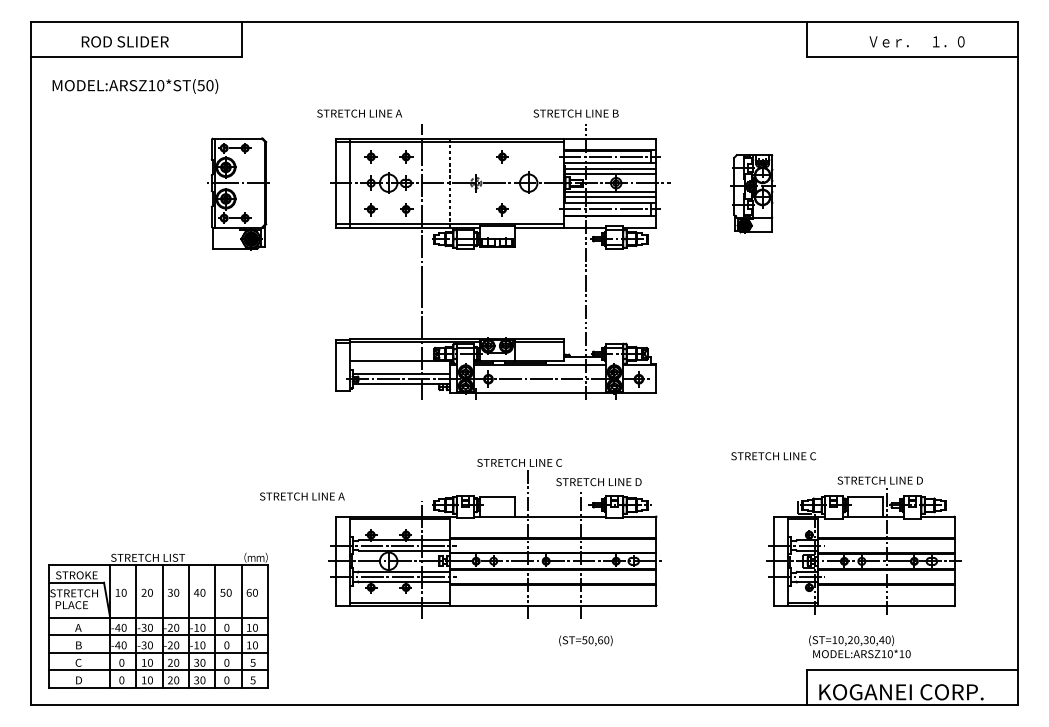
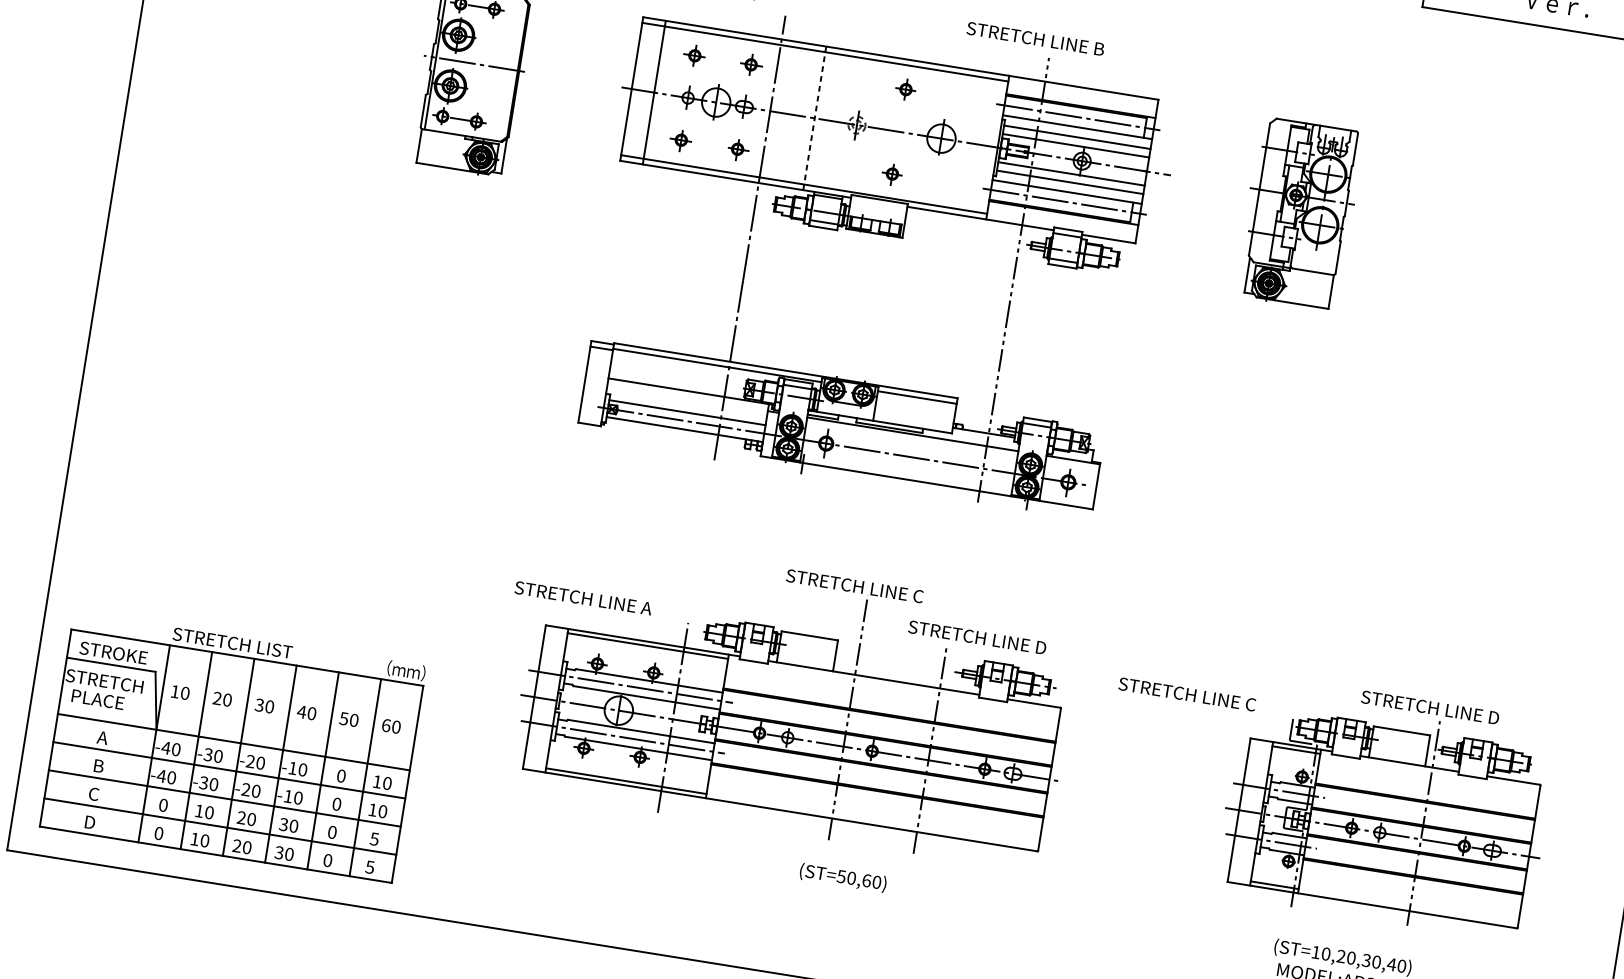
part: (752, 193) -> (1298, 212), size x1.43
text: (773, 456) -> (1186, 694), moved
text: (302, 496) -> (583, 598), moved
text: (585, 640) -> (842, 877), moved

